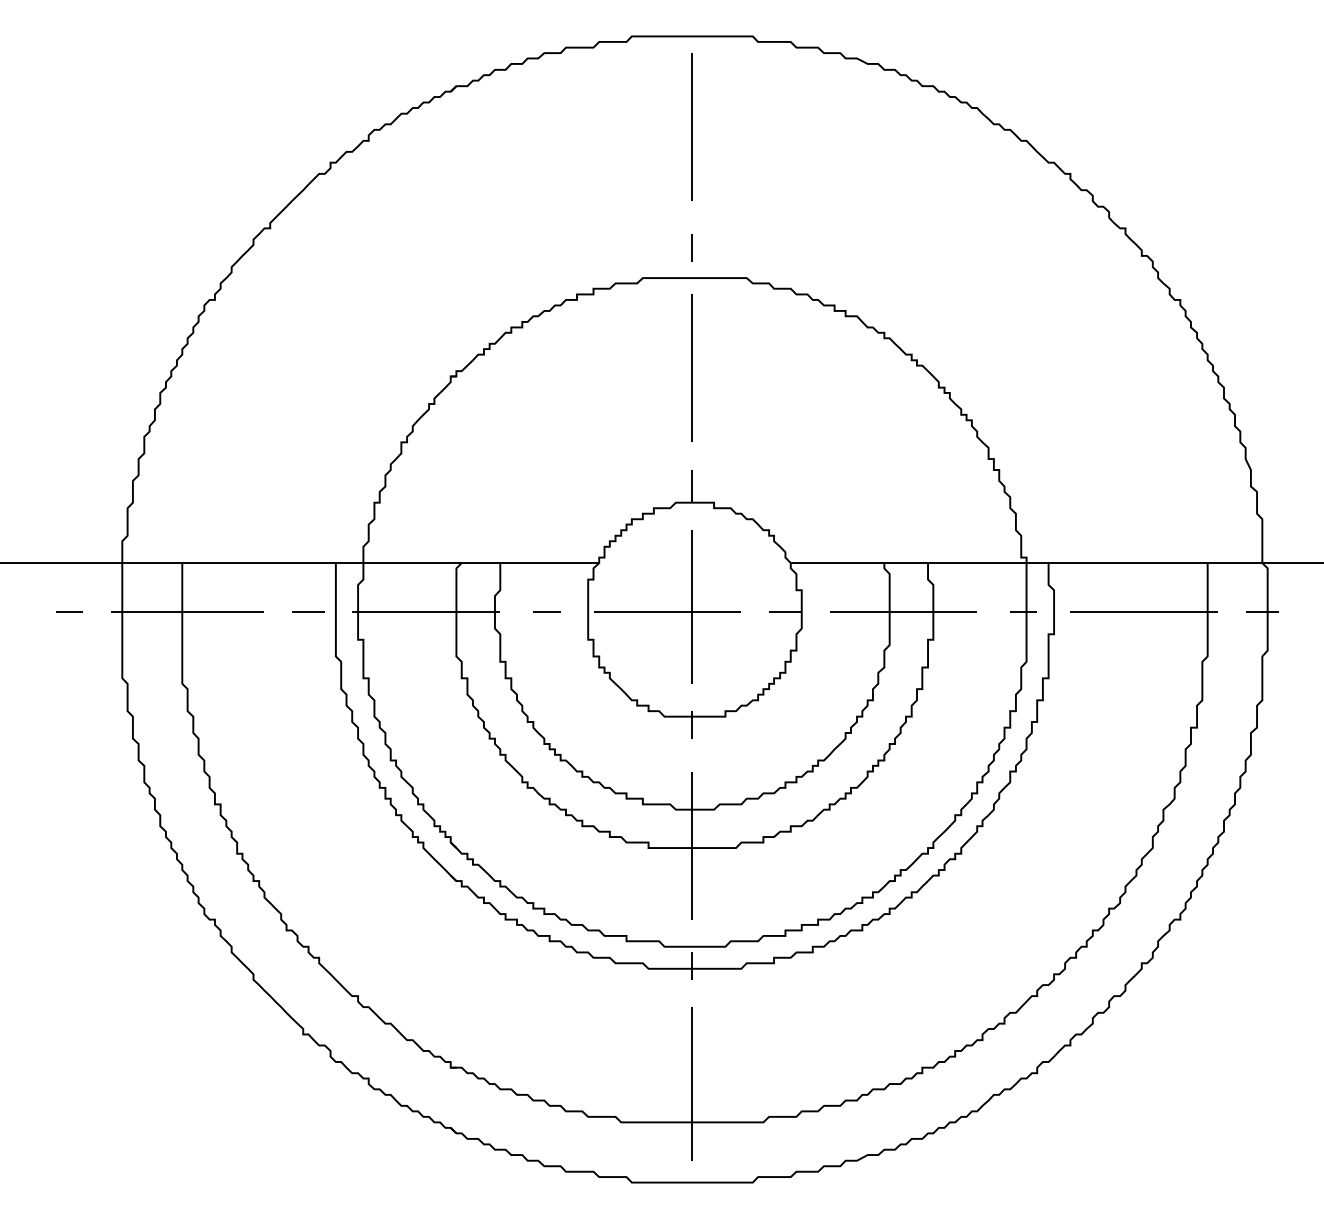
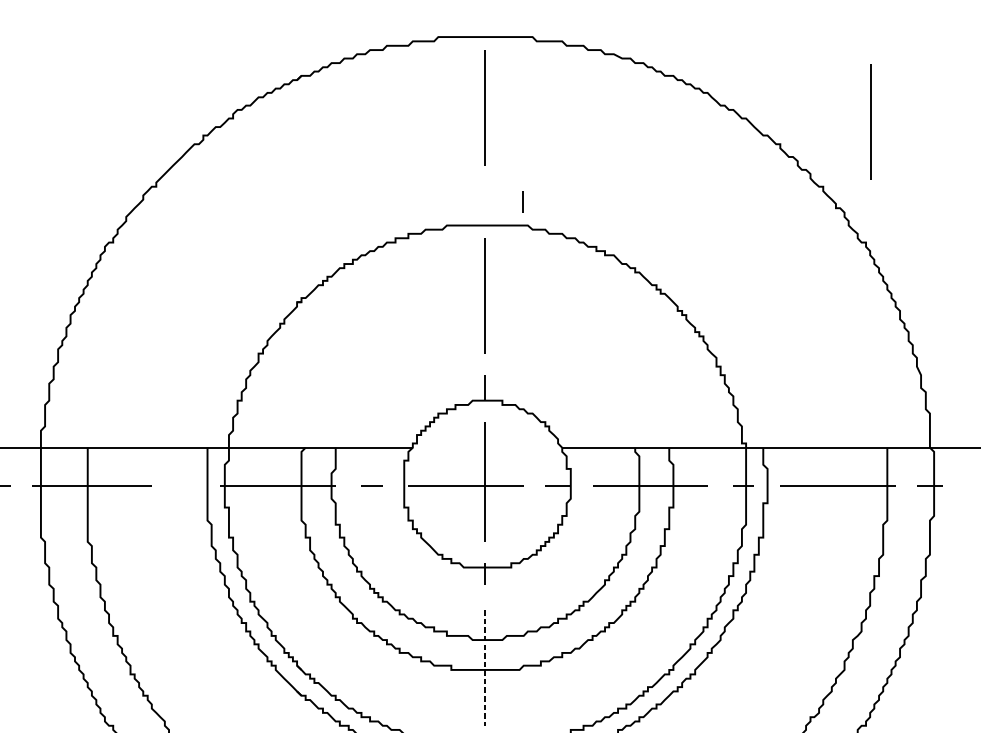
line: (1185, 144) -> (870, 121), added
line: (691, 247) -> (522, 201), moved
line: (308, 611) -> (186, 485), removed
line: (692, 846) -> (485, 668), solid -> dashed

